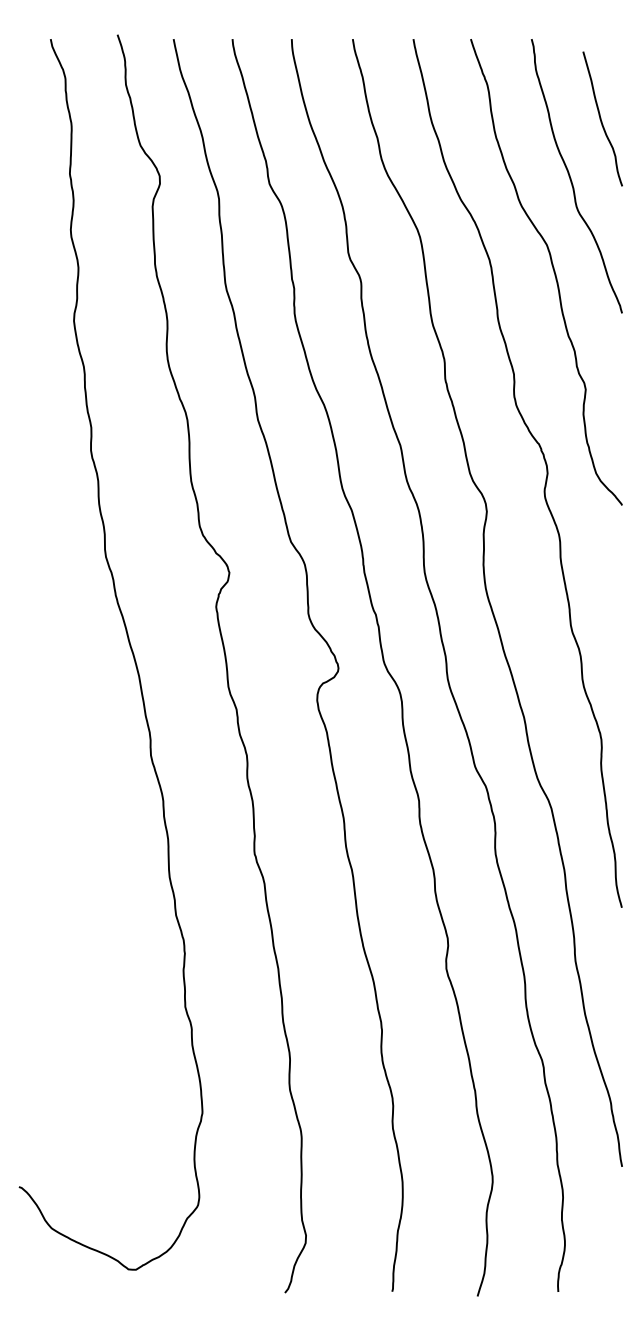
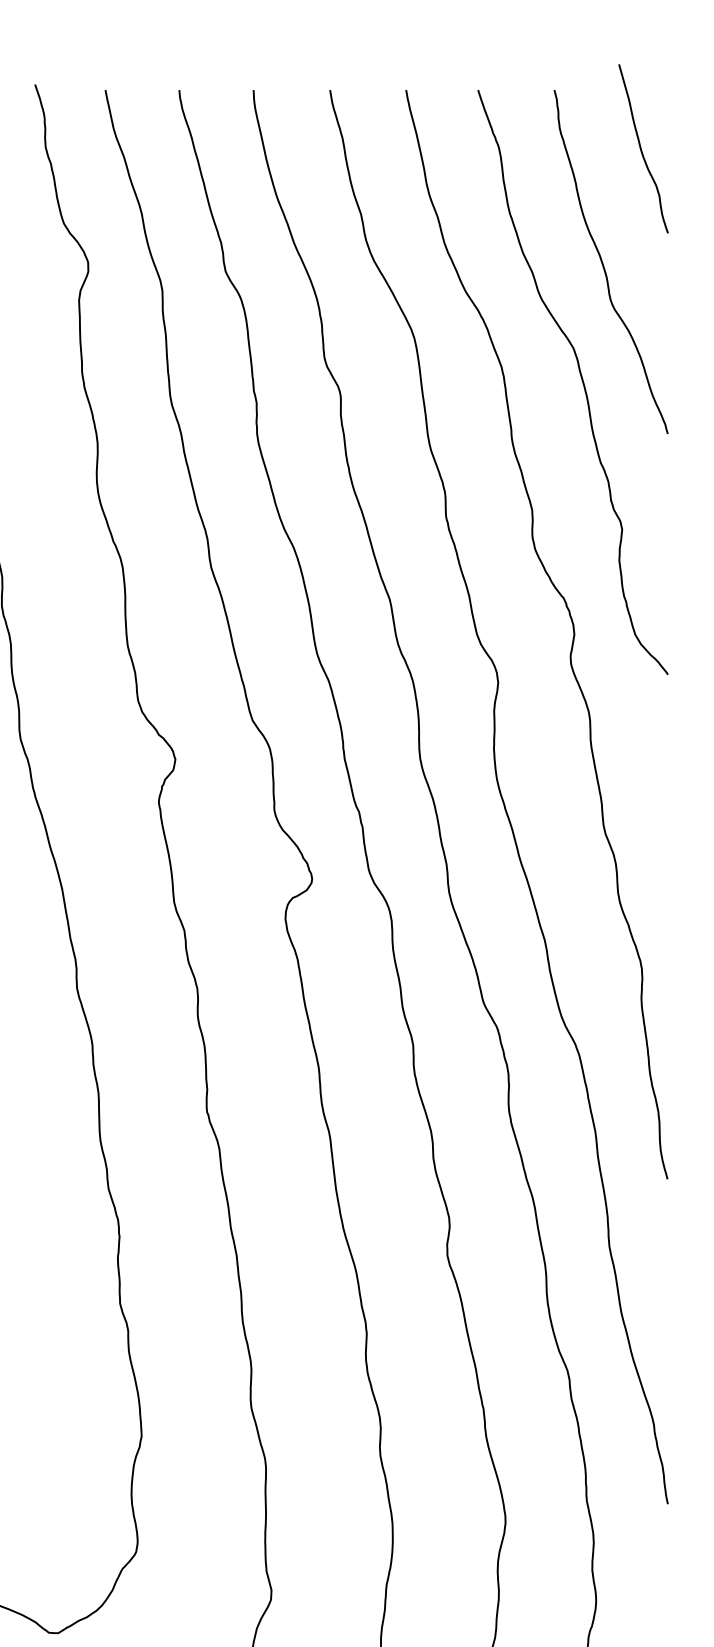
curve: (601, 118) -> (641, 148), moved

